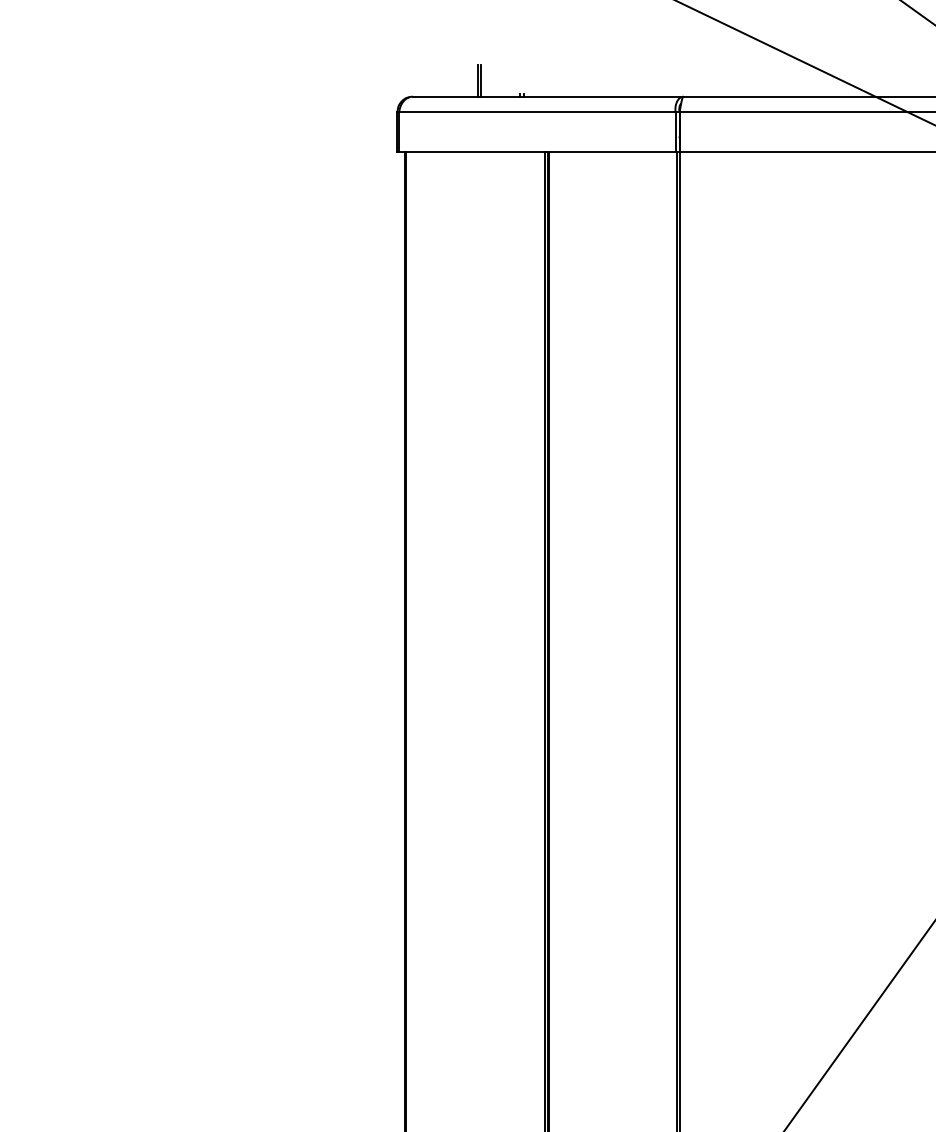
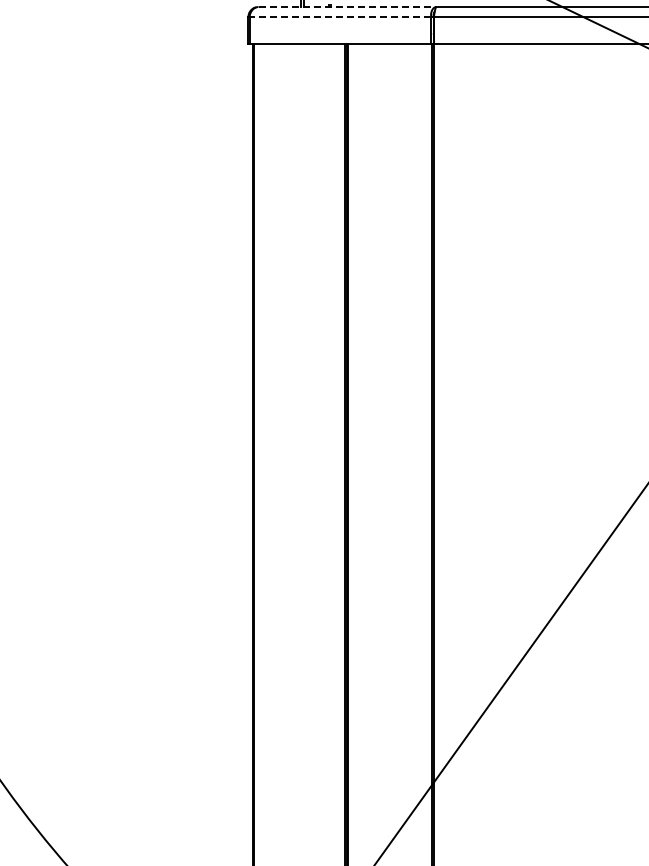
line: (548, 97) -> (347, 7), solid -> dashed
line: (537, 112) -> (340, 17), solid -> dashed

